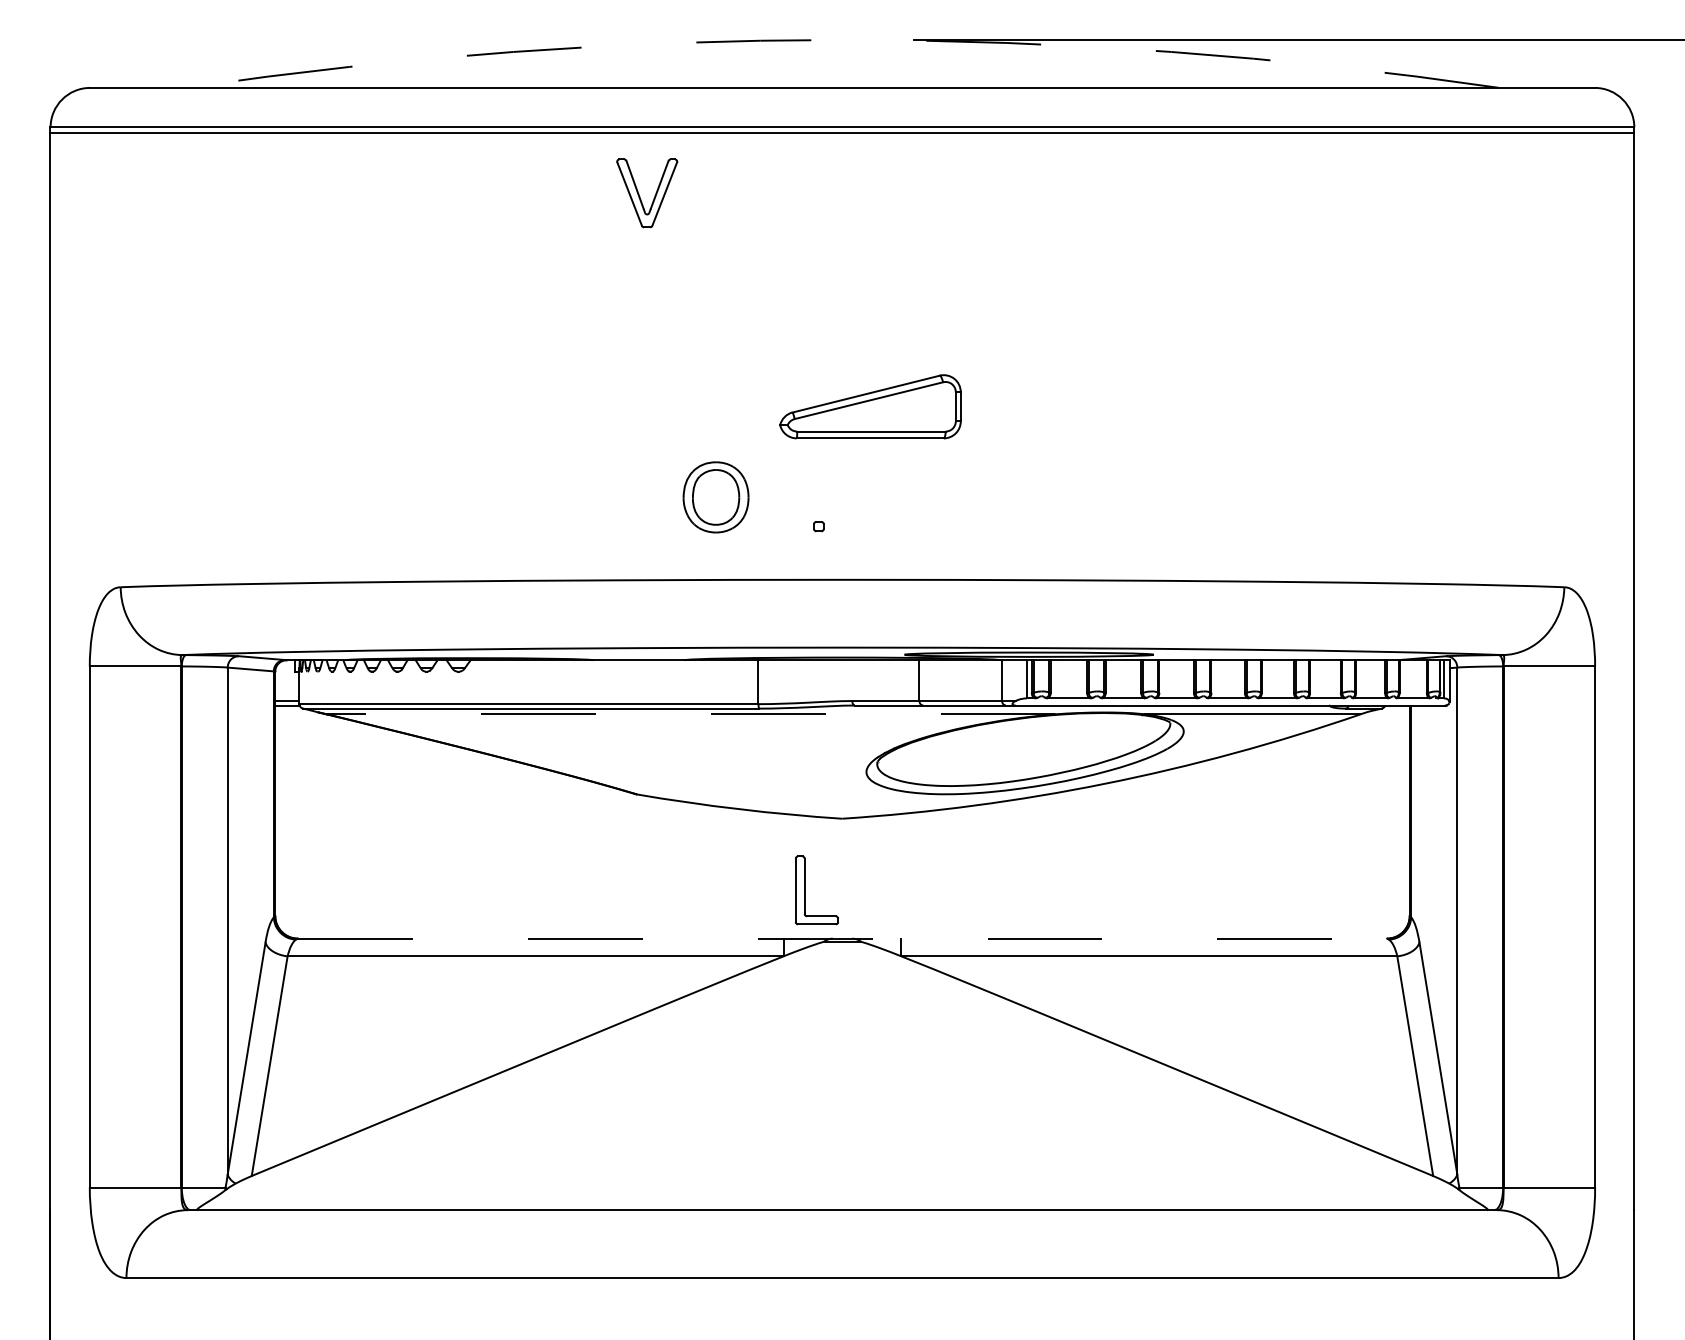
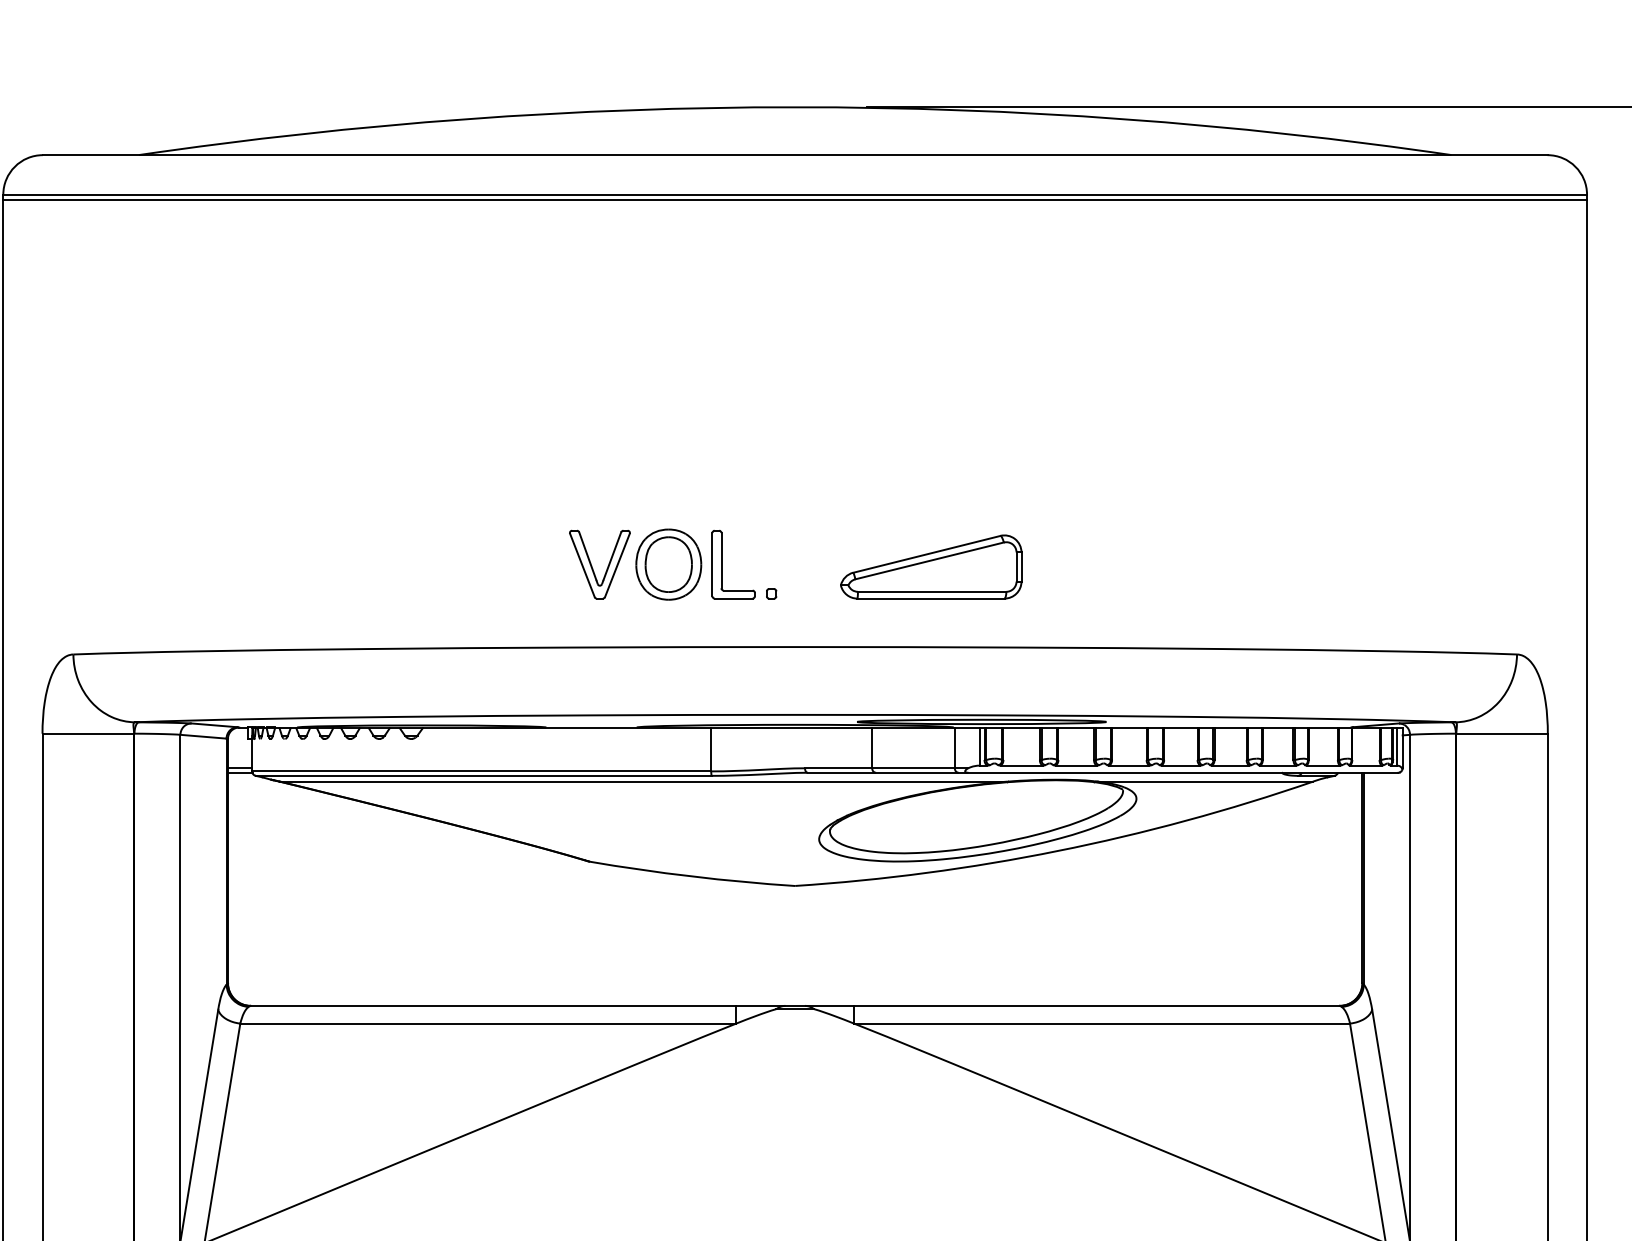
arc: (842, 39) -> (795, 106), dashed -> solid
part: (654, 195) -> (607, 566), moved
part: (870, 406) -> (931, 566), moved
line: (690, 714) -> (643, 781), dashed -> solid
part: (805, 890) -> (722, 564), moved
line: (842, 938) -> (795, 1005), dashed -> solid

